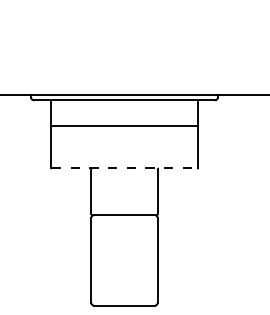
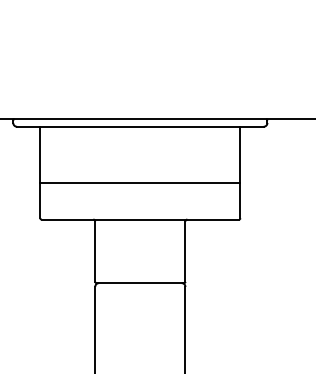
line: (124, 126) -> (140, 182), moved
line: (124, 168) -> (140, 219), dashed -> solid

